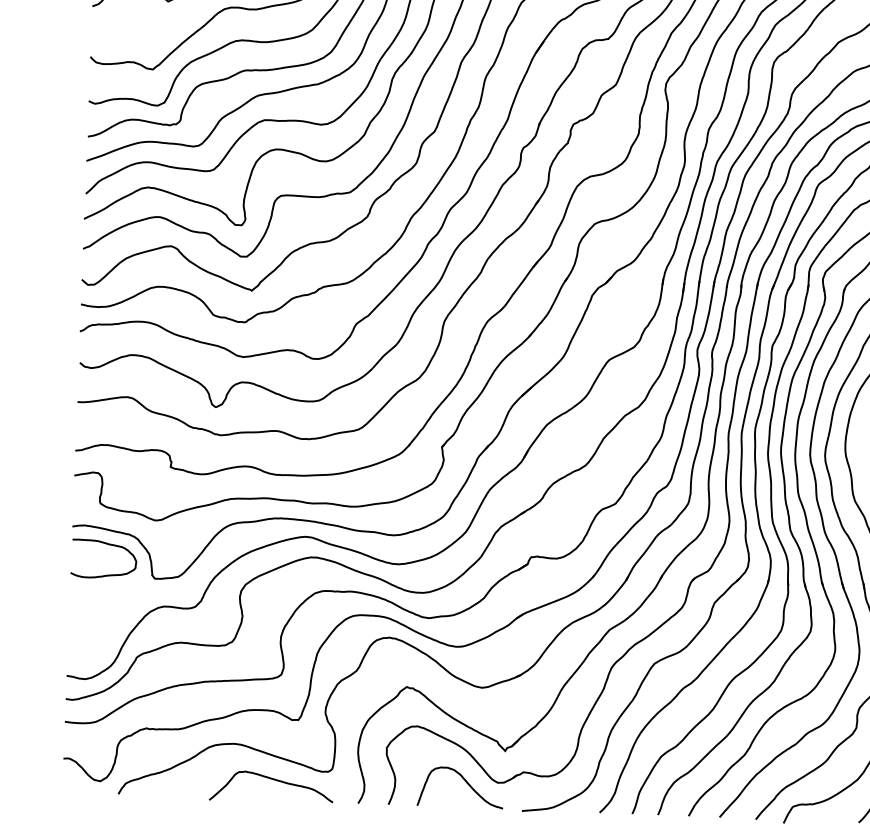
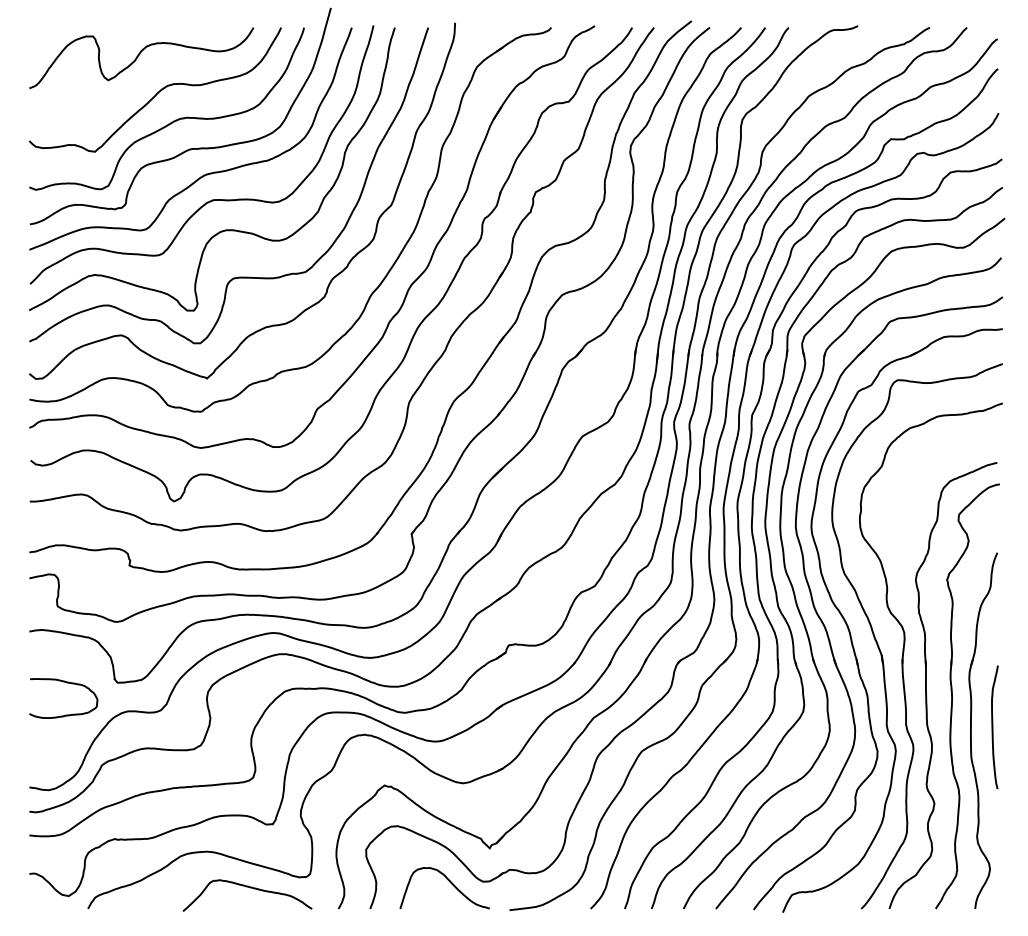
curve: (107, 545) -> (66, 683), moved

